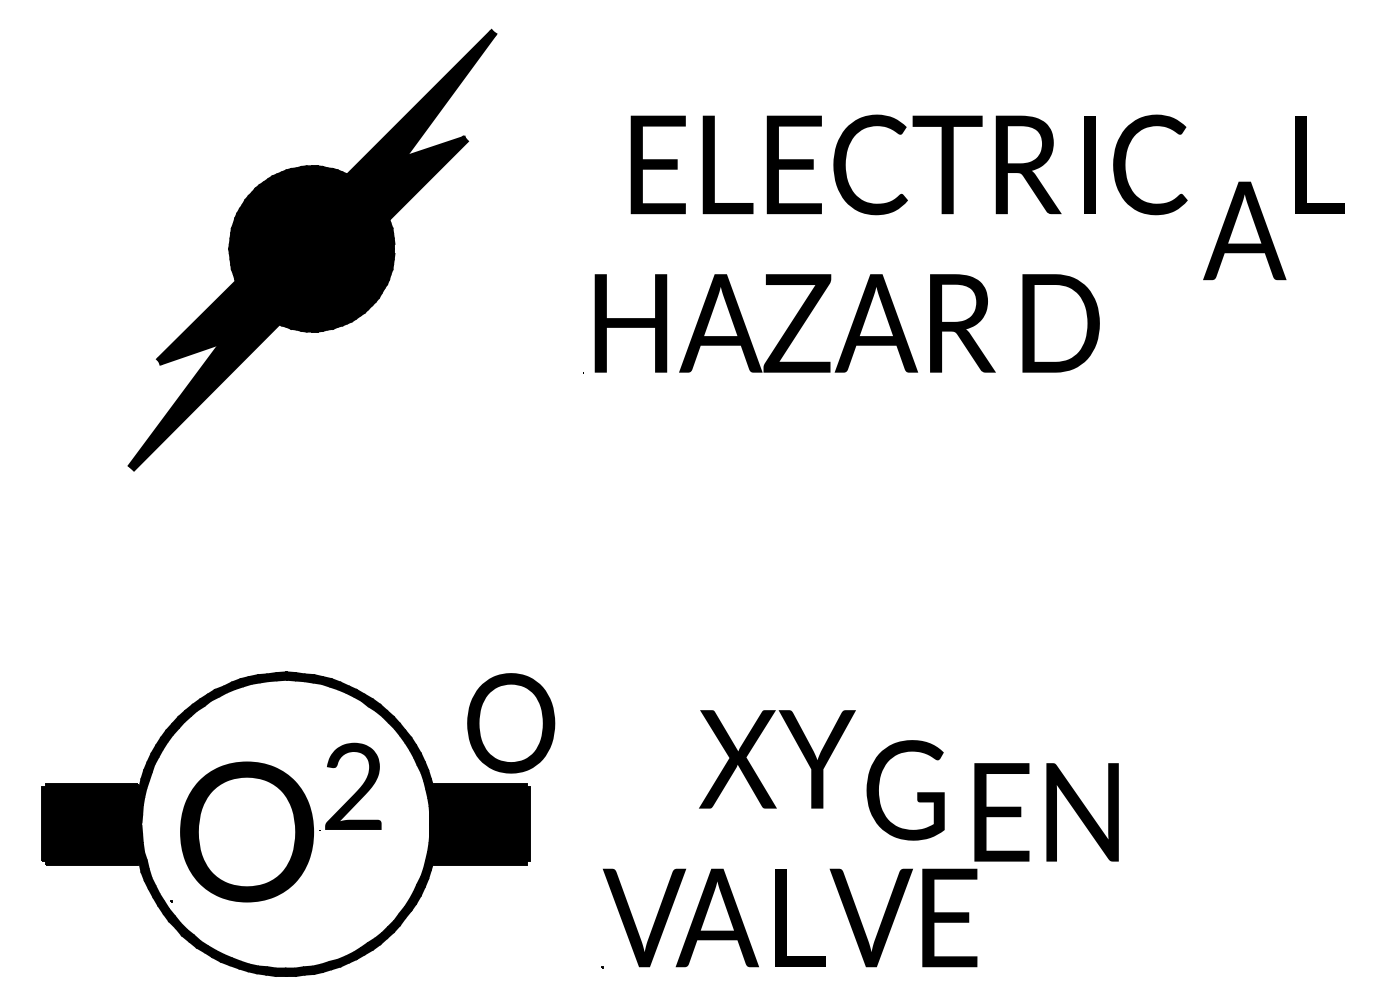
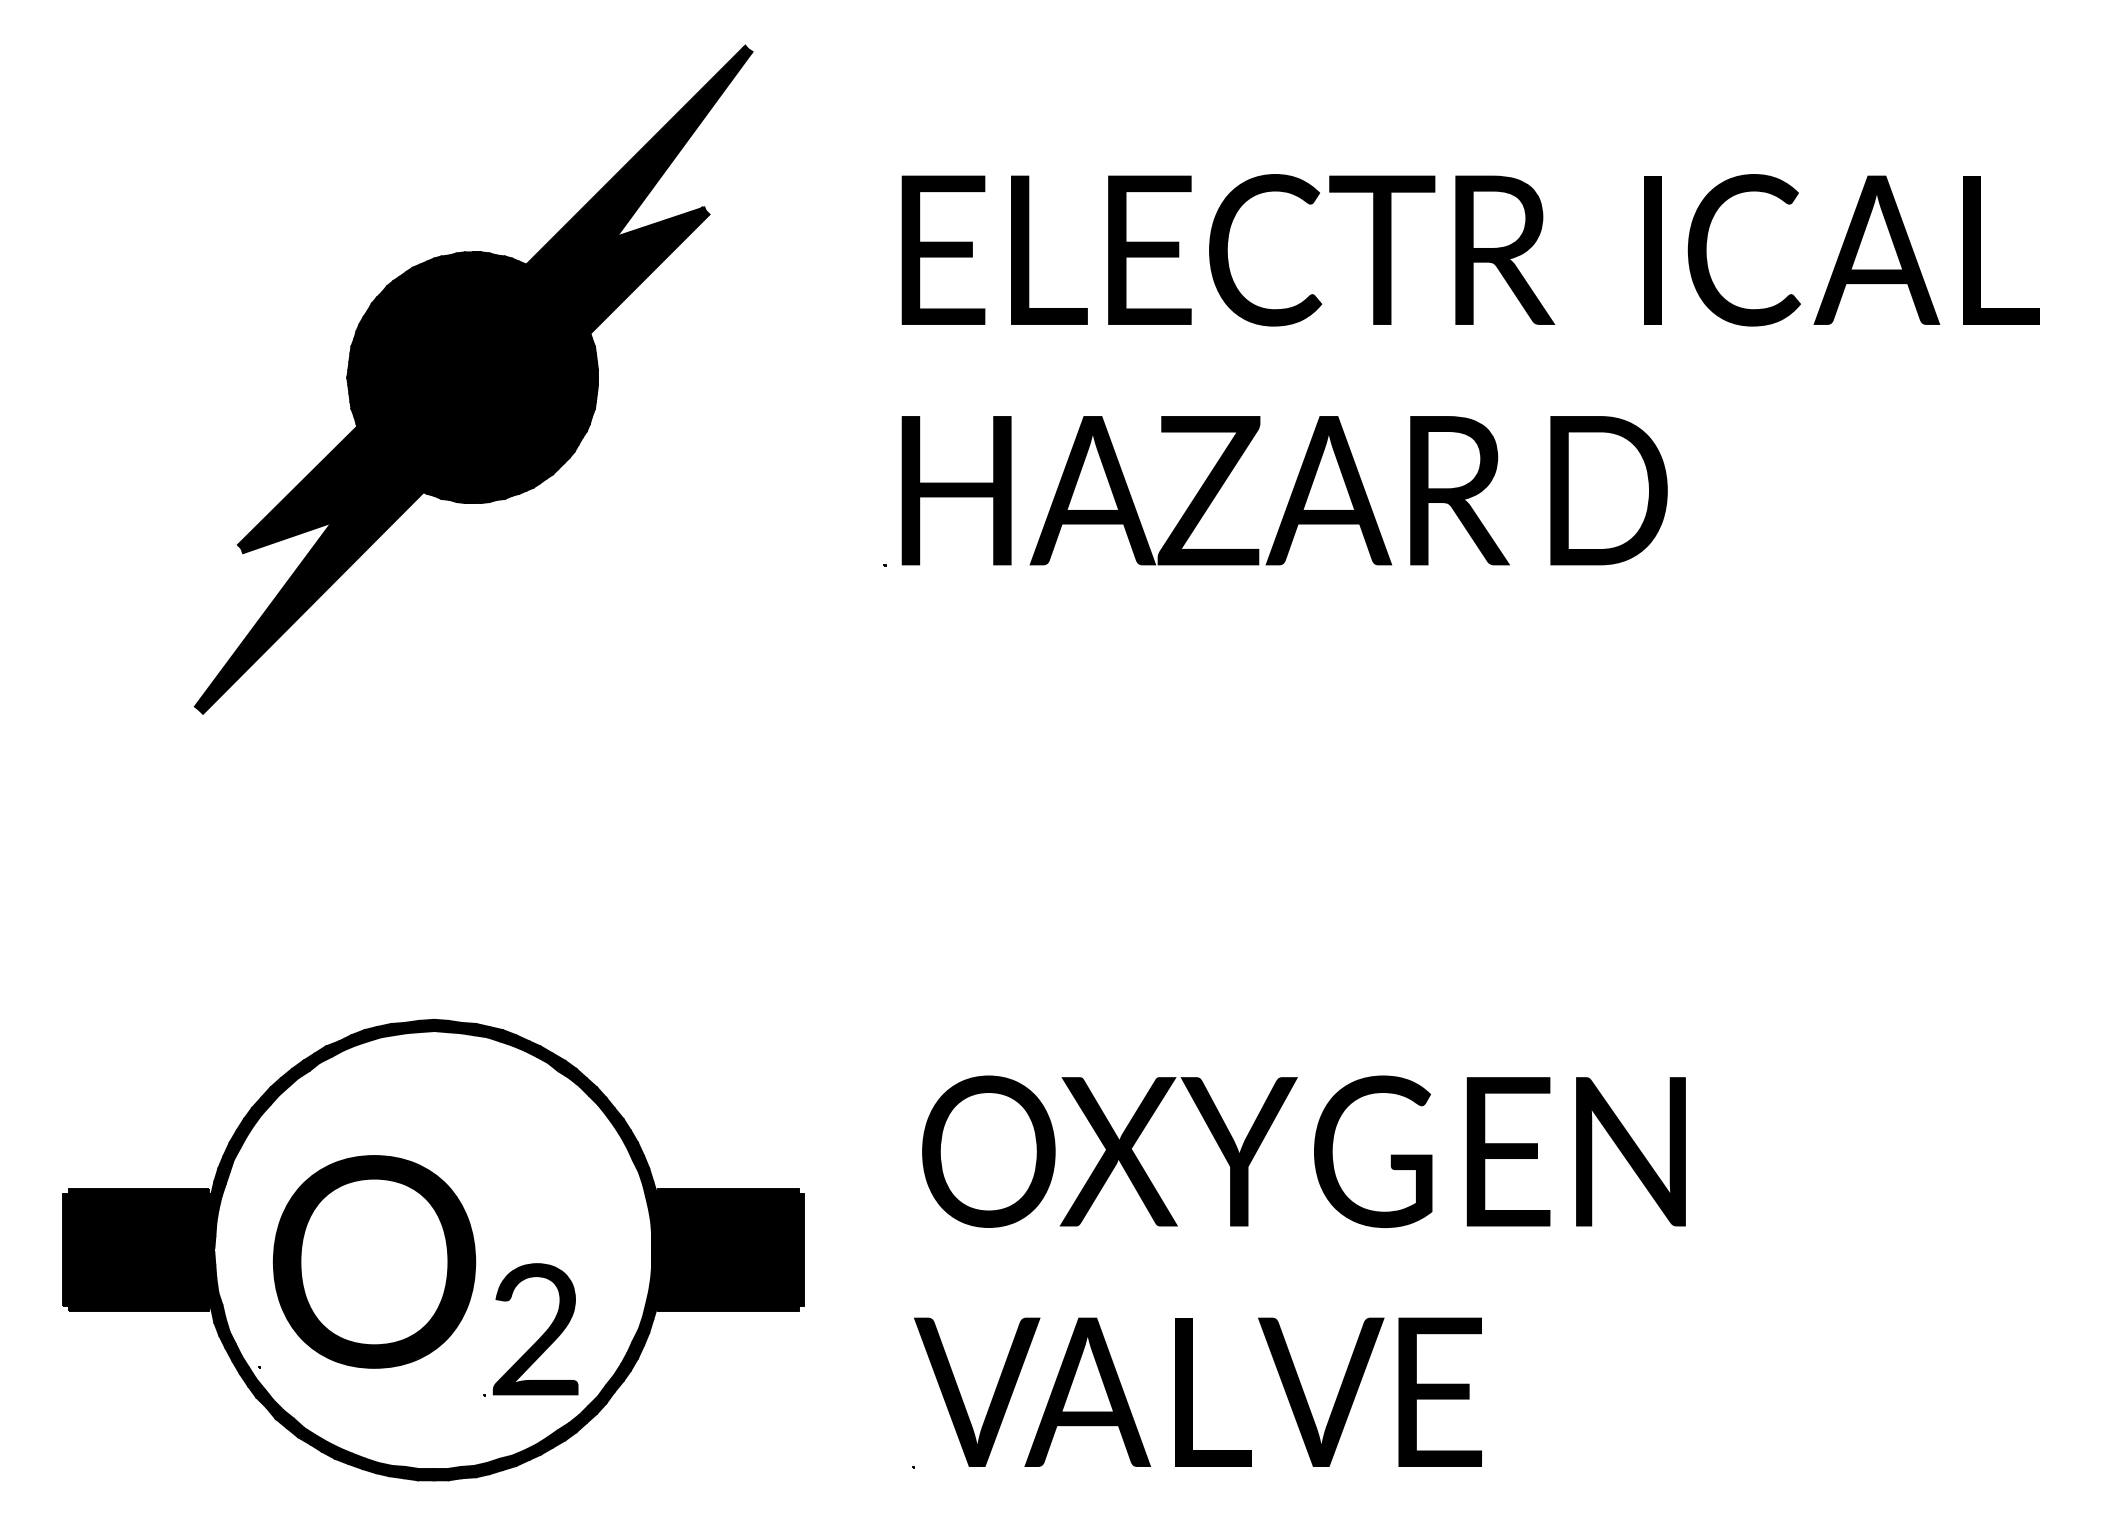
text: (845, 164) -> (1227, 249), moved
text: (1244, 230) -> (1876, 249), moved
text: (511, 723) -> (989, 1151), moved
text: (905, 790) -> (1372, 1151), moved
part: (356, 791) -> (540, 1336), moved
text: (1046, 812) -> (1576, 1151), moved

